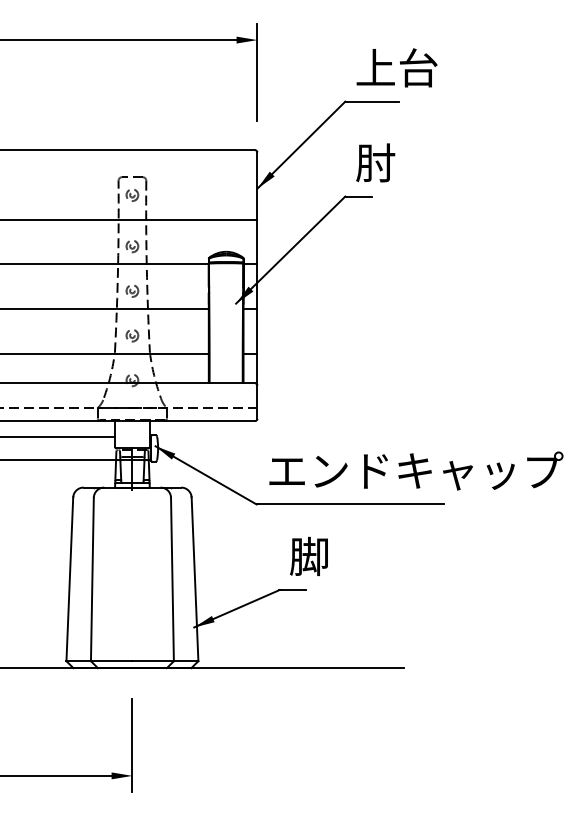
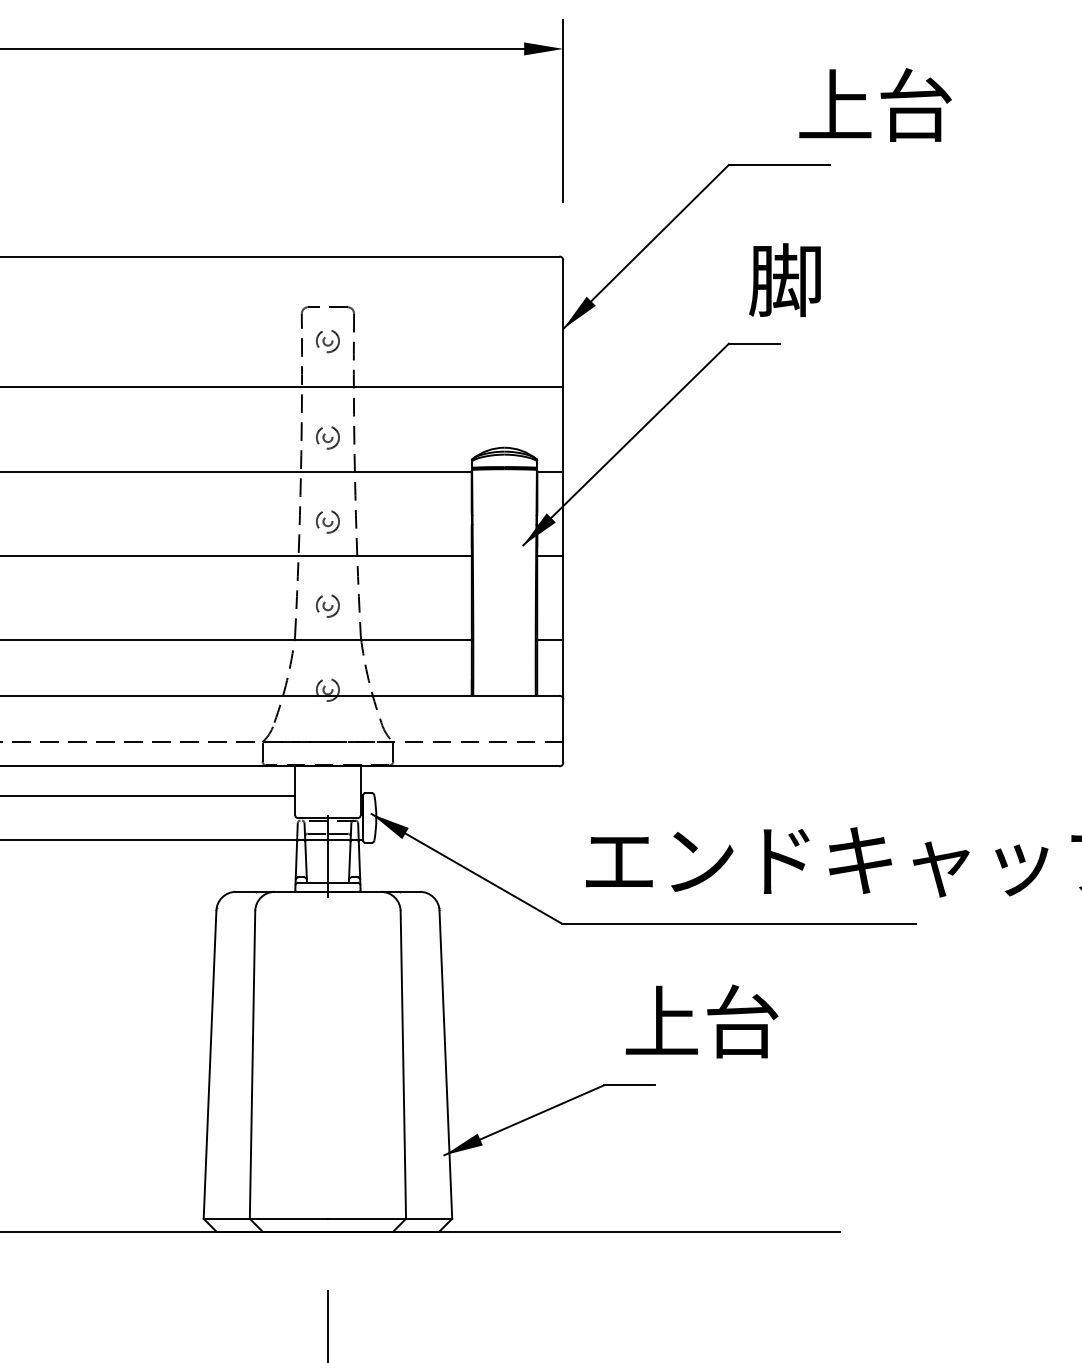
text: (396, 67) -> (874, 104), moved
text: (375, 162) -> (785, 279), 肘 -> 脚
text: (330, 556) -> (701, 1021), 脚 -> 上台

